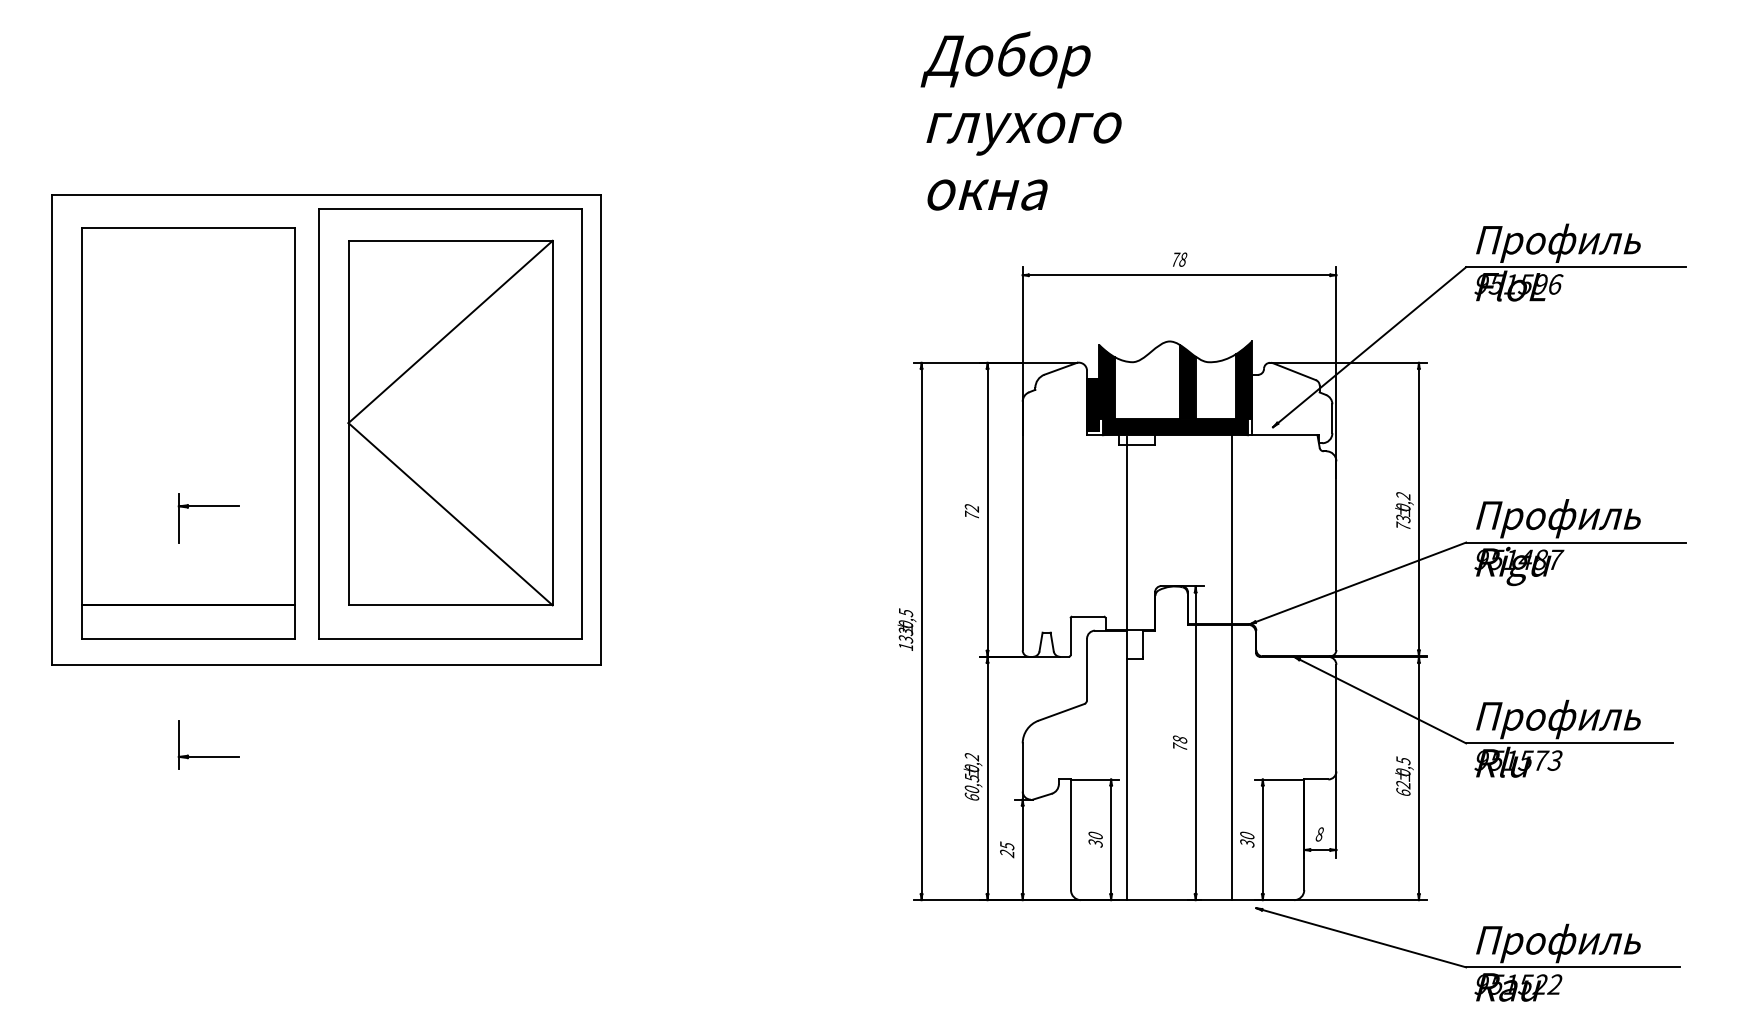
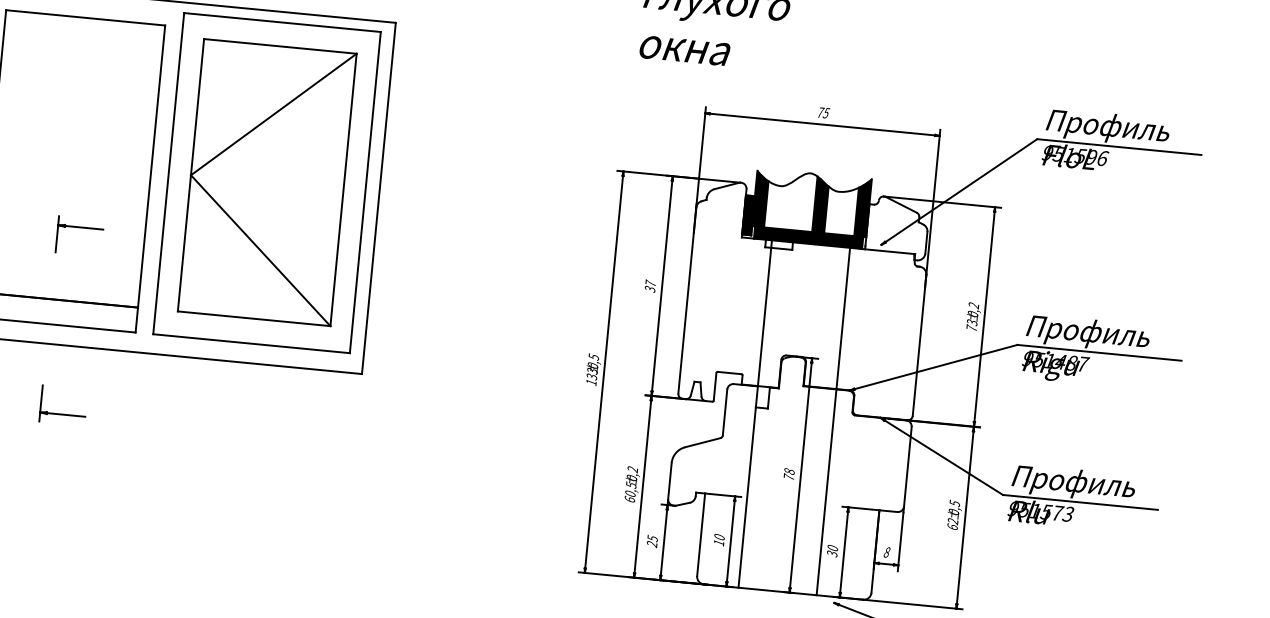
text: (1182, 259) -> (825, 113), 78 -> 75
text: (971, 511) -> (650, 286), 72 -> 37
text: (1095, 843) -> (718, 543), 30 -> 10

